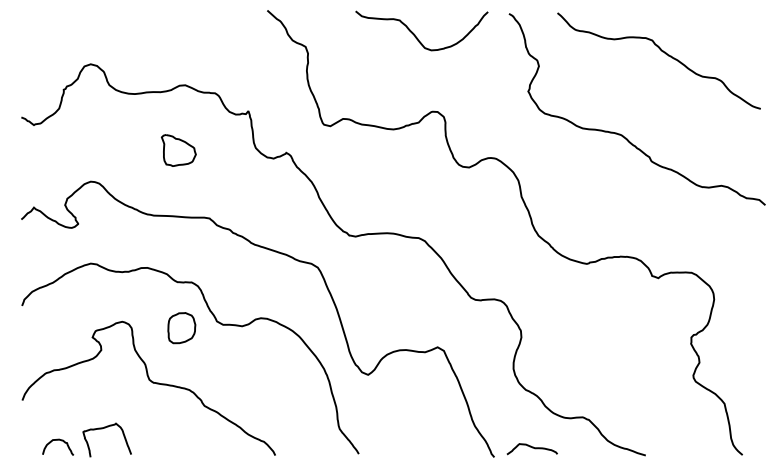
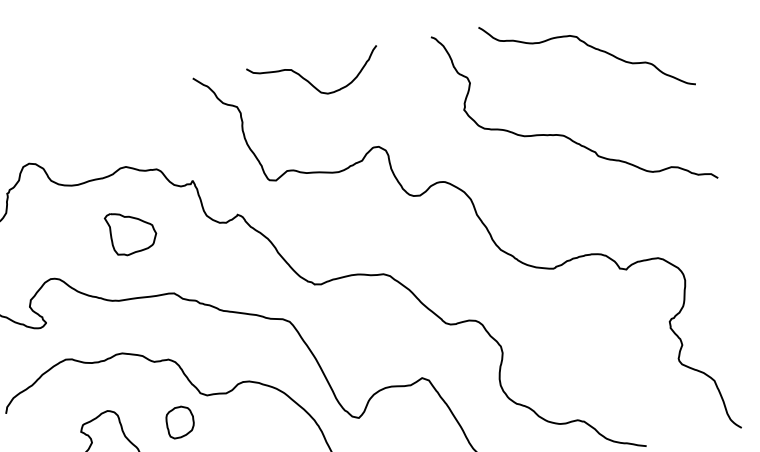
curve: (415, 34) -> (309, 80), moved
part: (178, 150) -> (131, 232), size x1.4
part: (181, 328) -> (180, 422), moved

